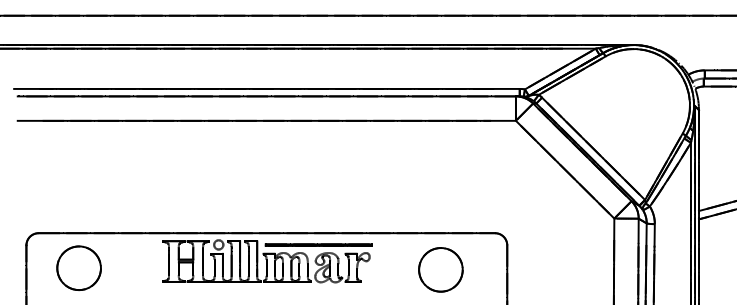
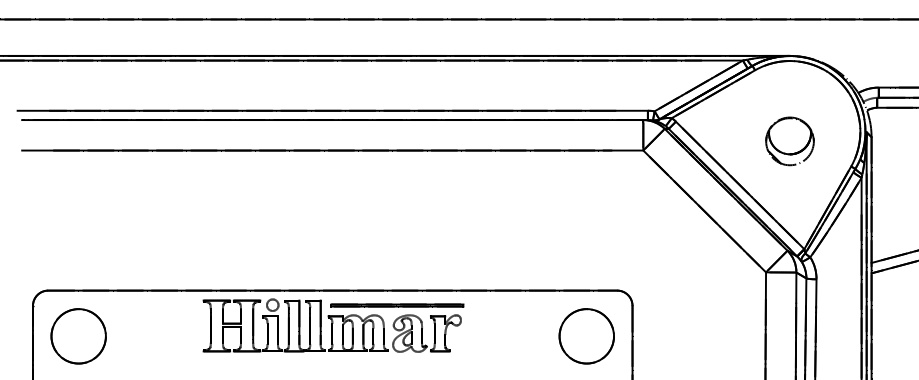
part: (633, 113) -> (789, 141), added
circle: (78, 268) -> (78, 336), moved
circle: (440, 269) -> (586, 336), moved

